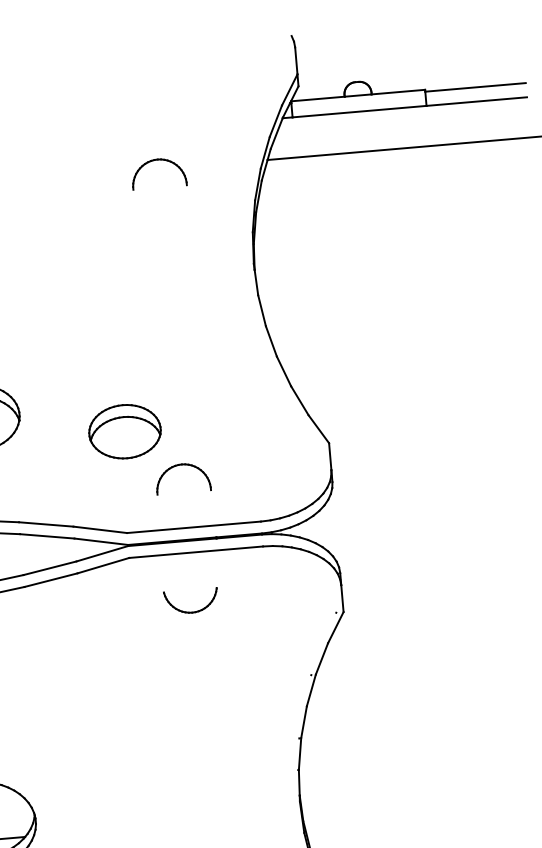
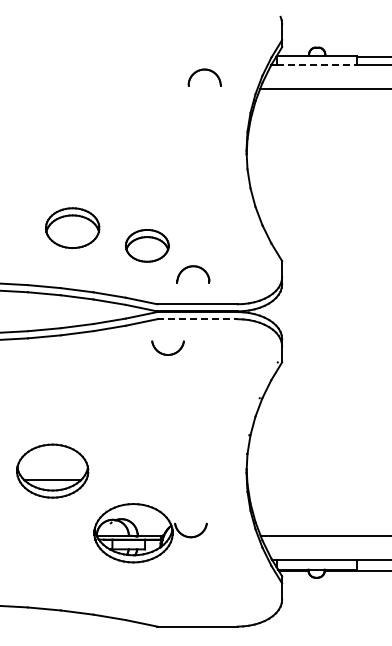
line: (360, 111) -> (317, 65), solid -> dashed
part: (157, 161) -> (204, 70), moved
part: (125, 431) -> (147, 245), moved
line: (196, 552) -> (197, 319), solid -> dashed
part: (189, 610) -> (166, 353), moved

